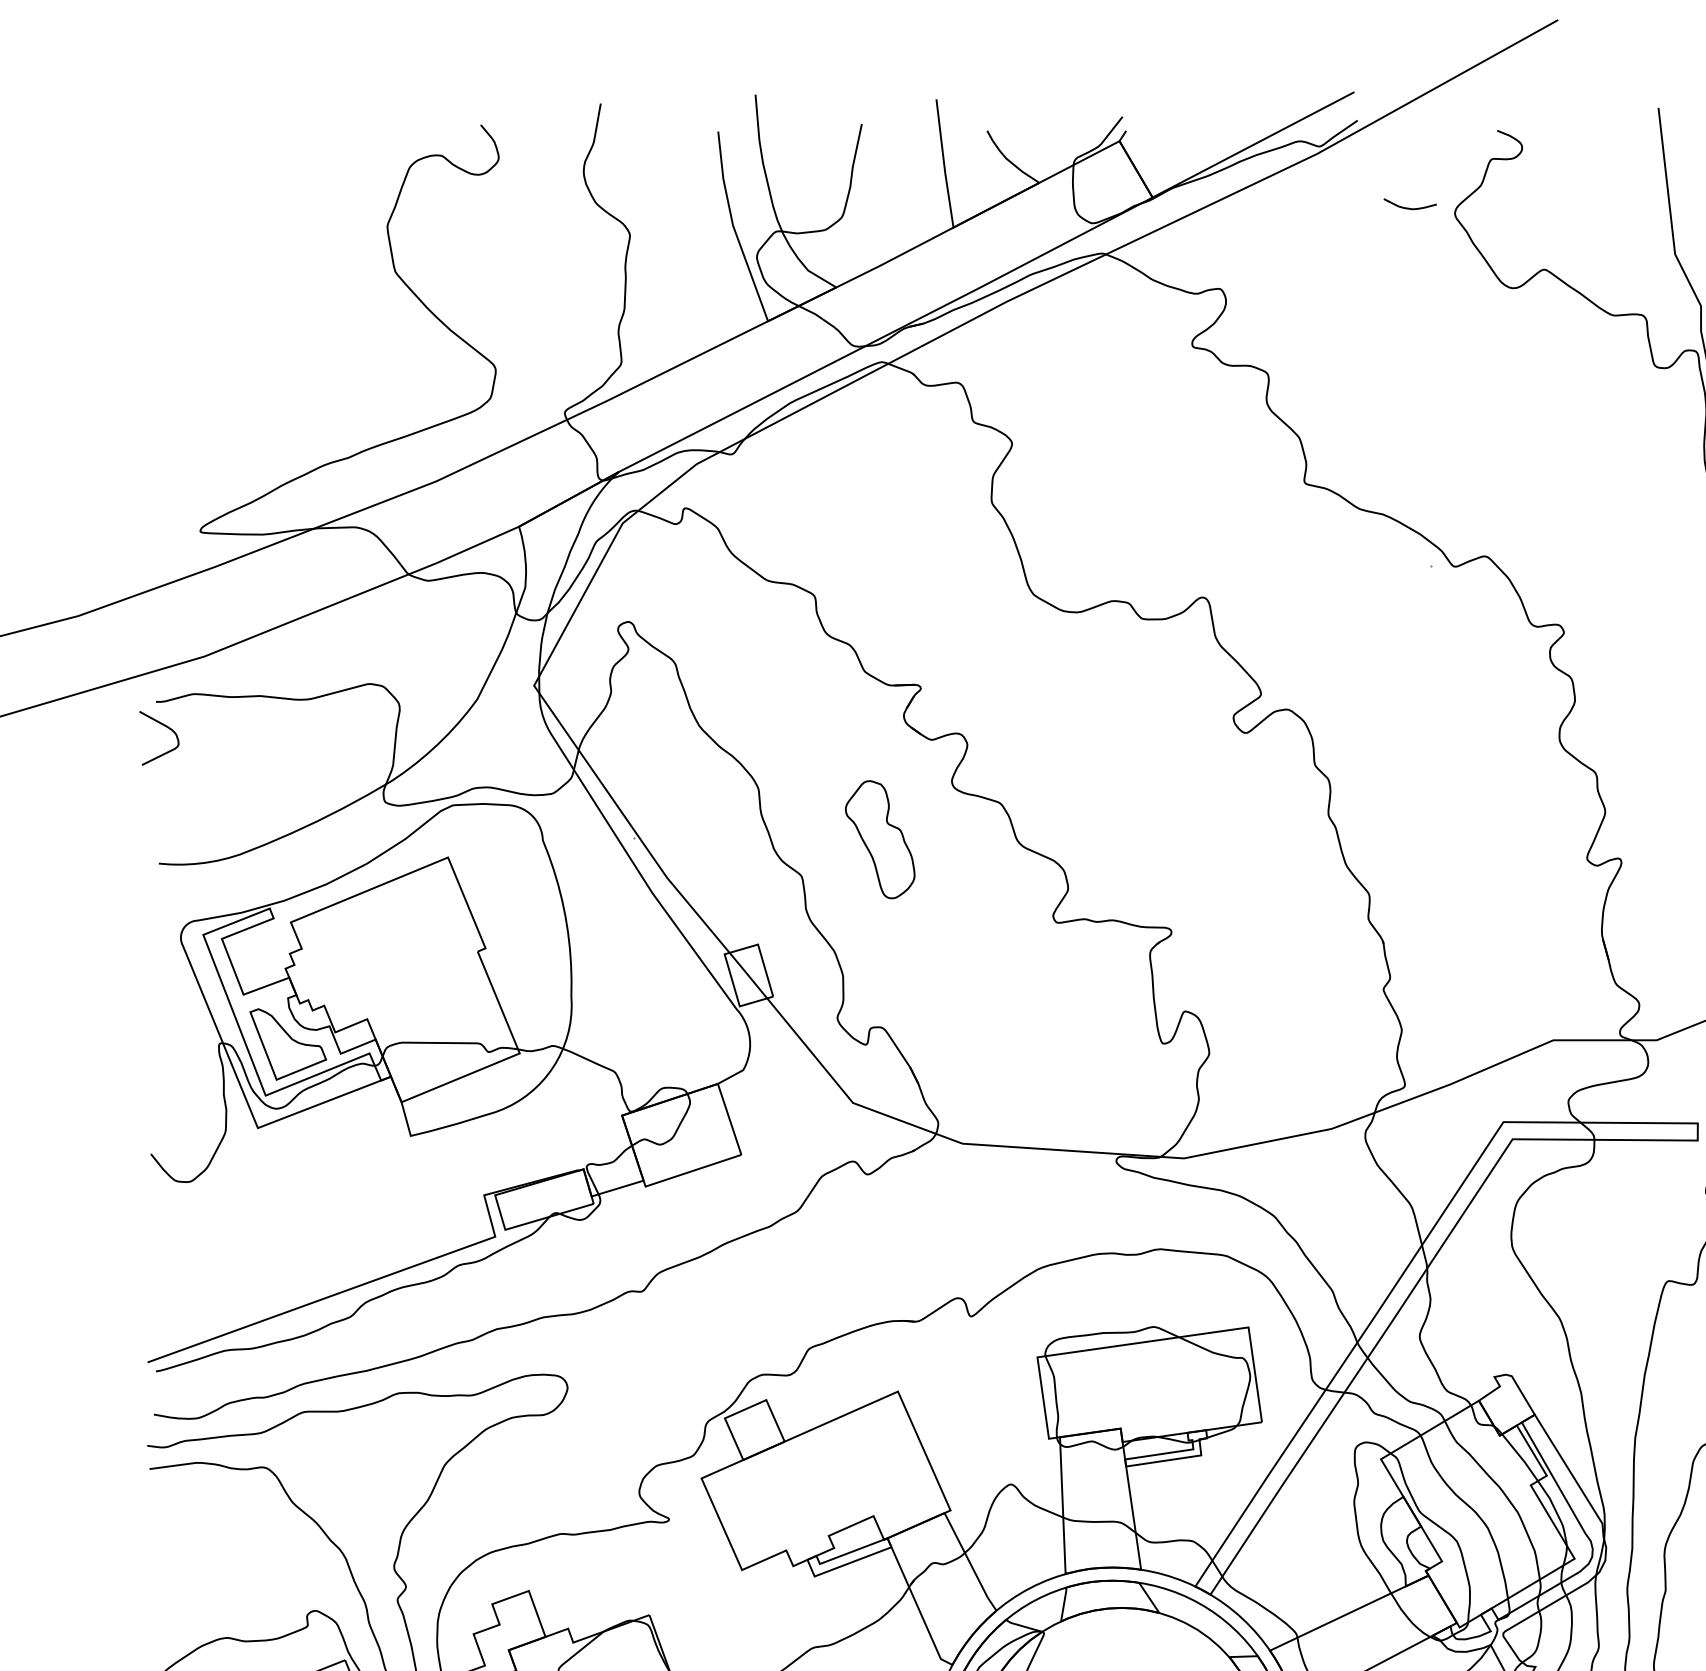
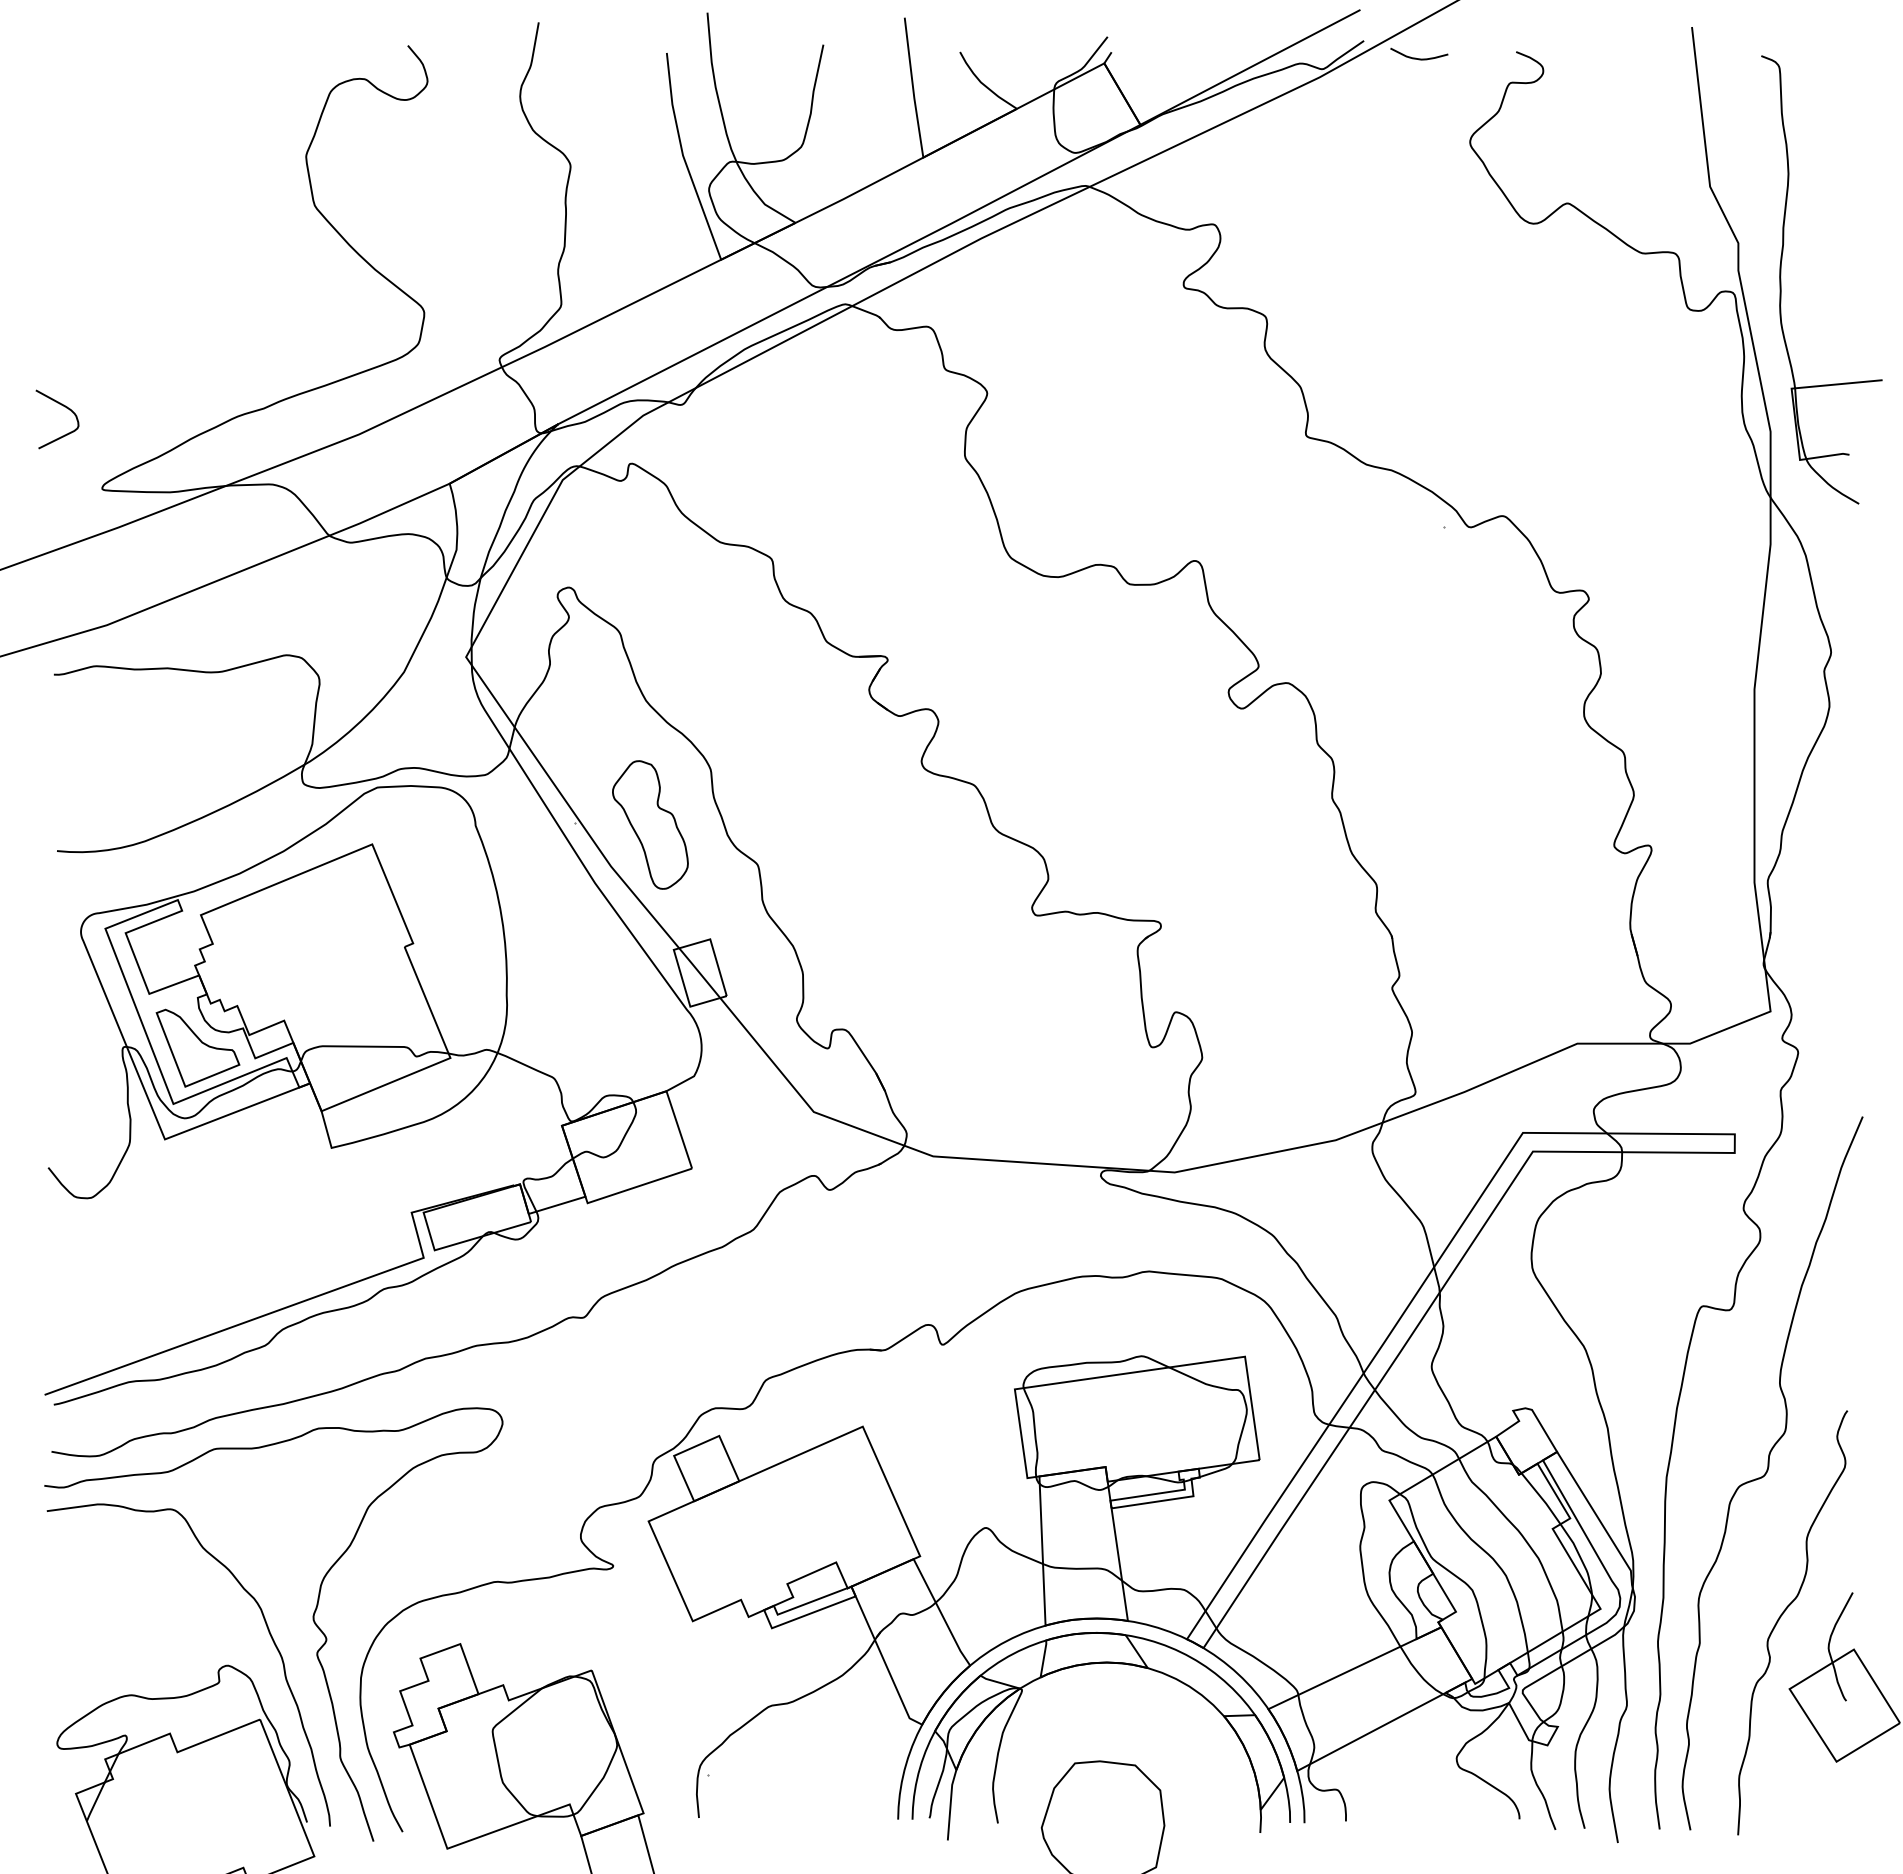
curve: (1410, 208) -> (1419, 58), moved
curve: (167, 728) -> (66, 408), moved
part: (880, 839) -> (650, 824), moved

